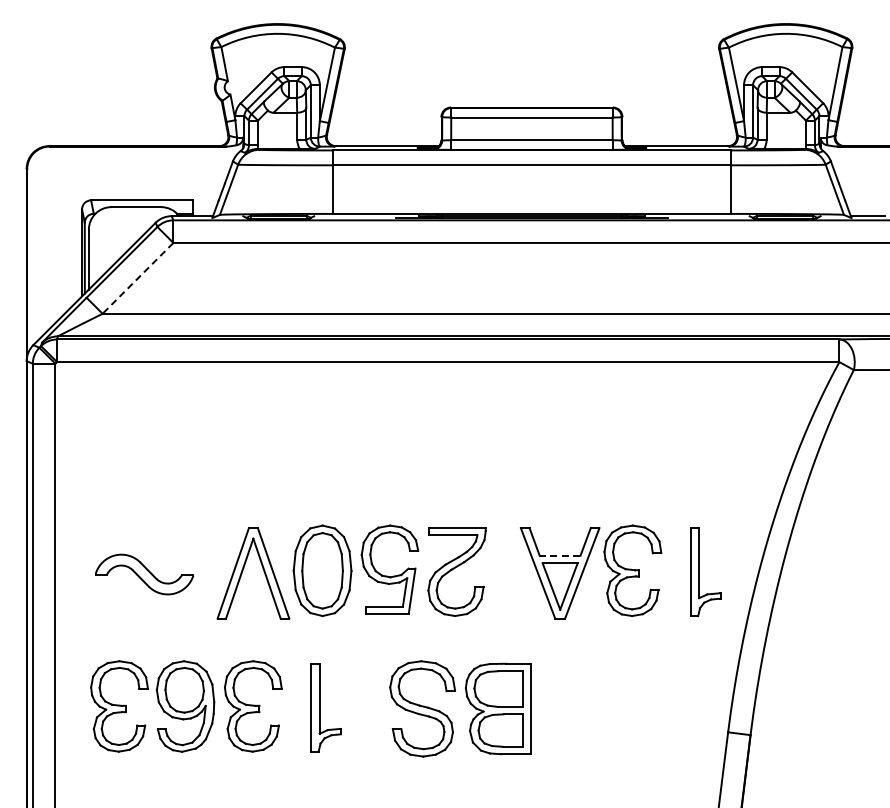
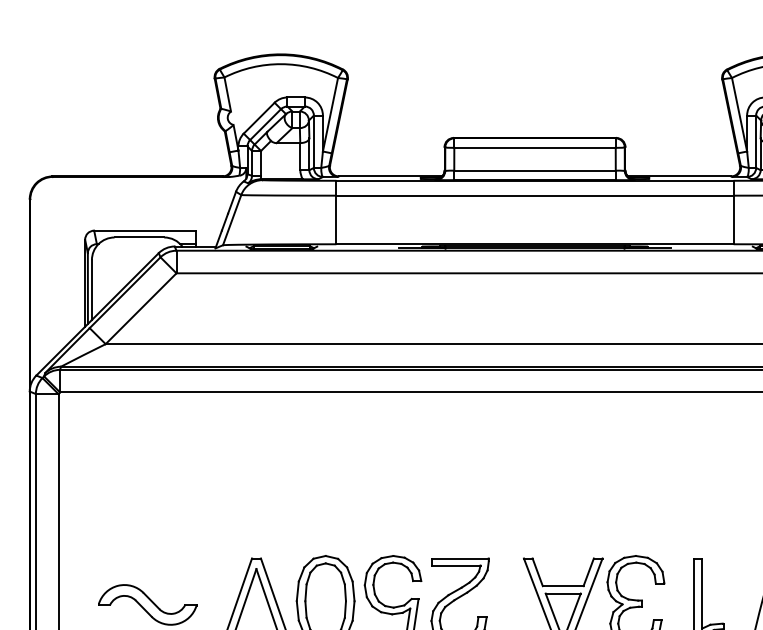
line: (137, 278) -> (140, 308), dashed -> solid
line: (559, 555) -> (562, 585), dashed -> solid

